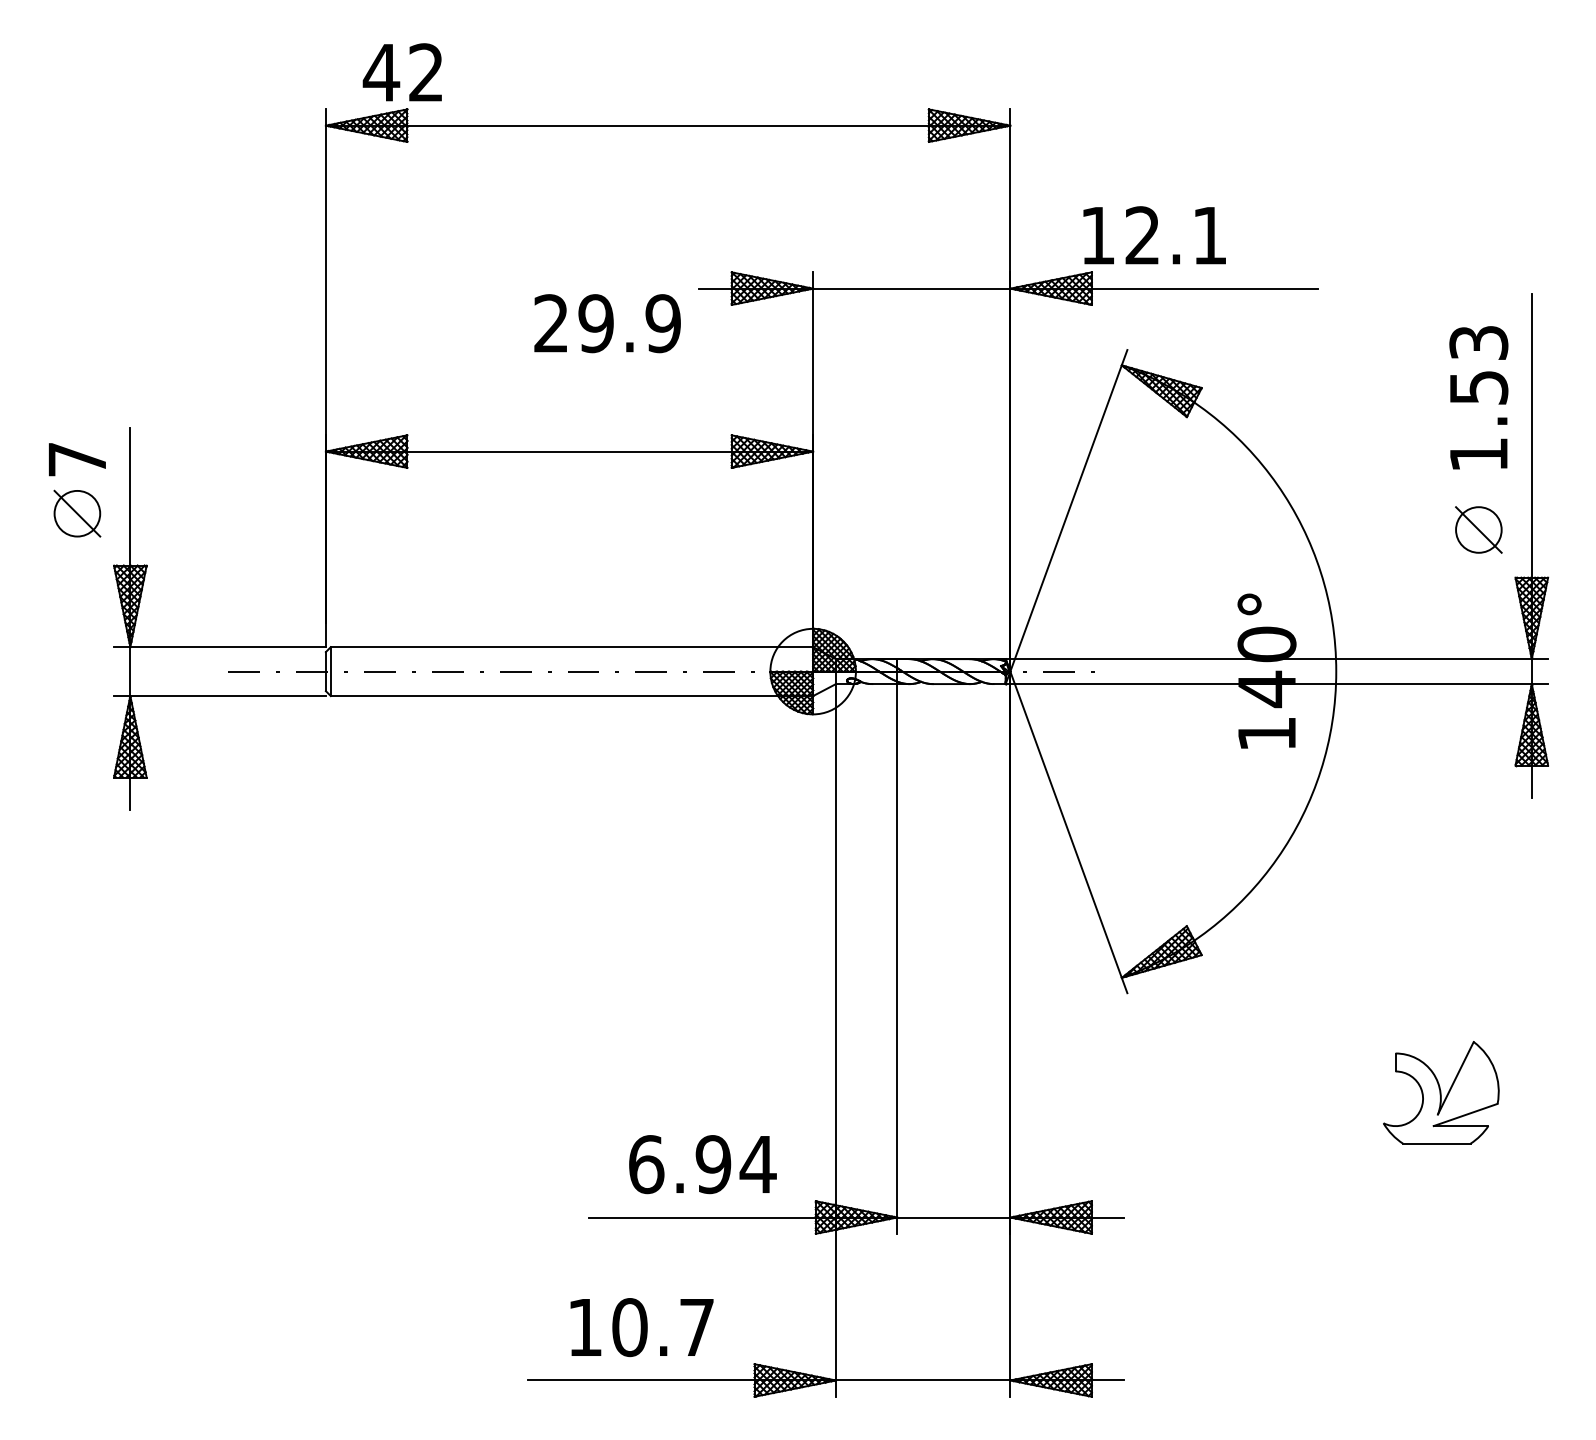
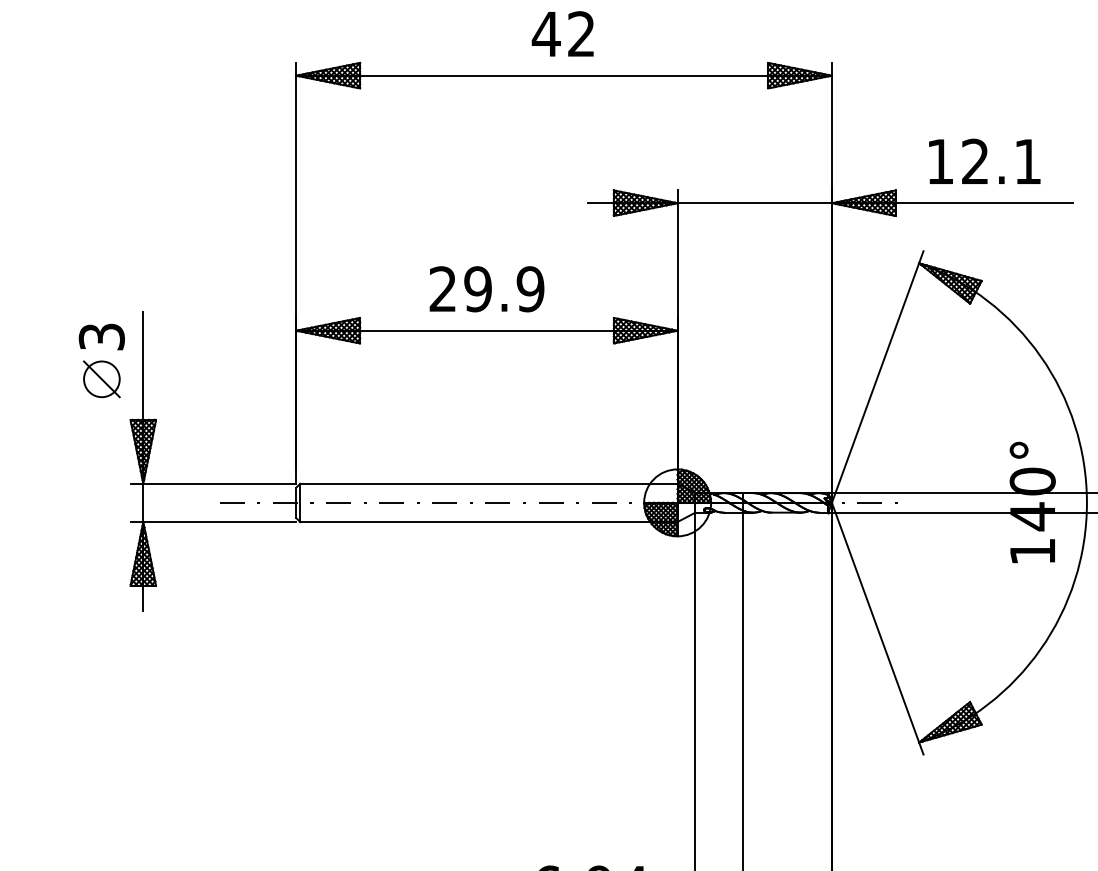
text: (401, 72) -> (562, 34), moved
text: (1154, 235) -> (984, 161), moved
text: (607, 323) -> (486, 289), moved
text: (76, 459) -> (101, 336), 7 -> 3

